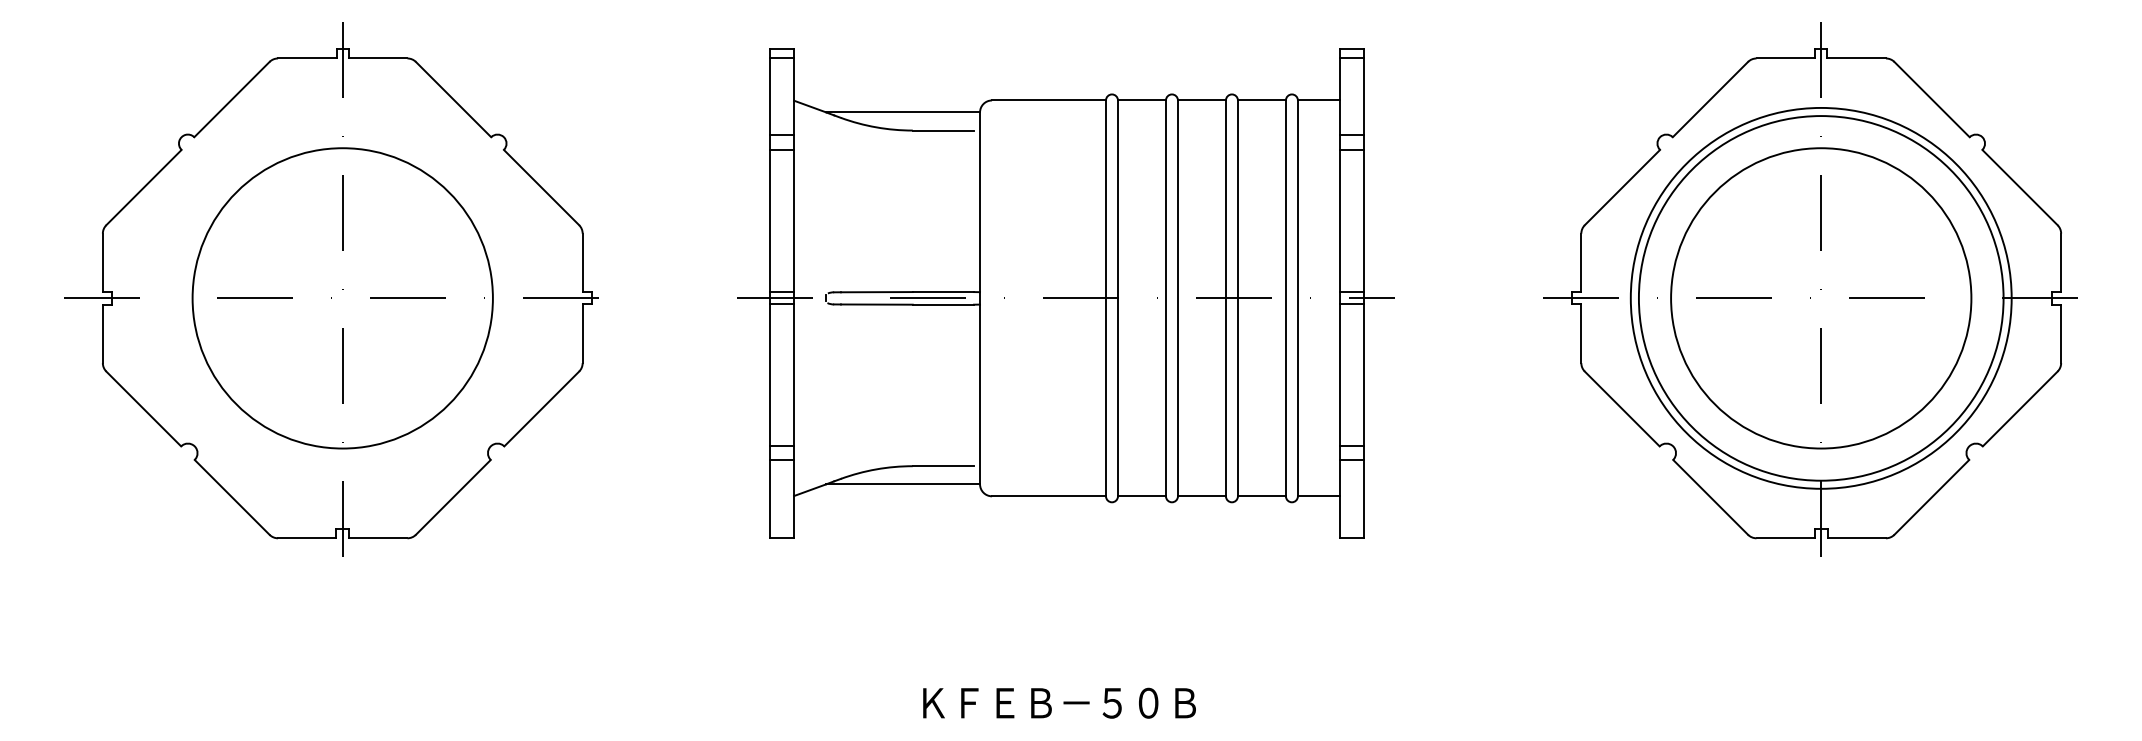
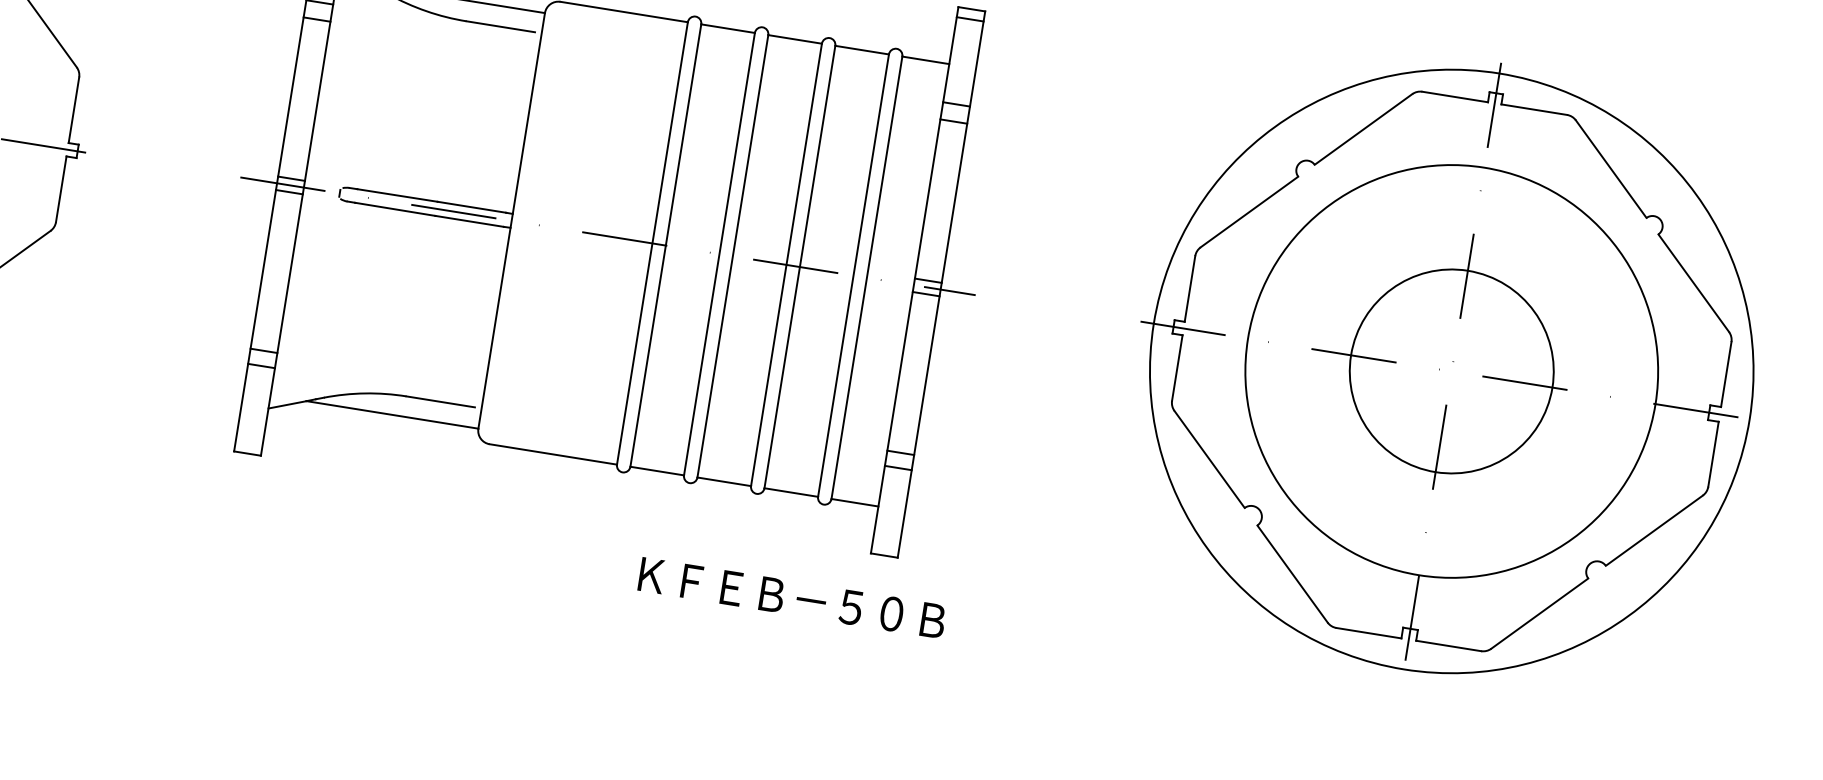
circle: (1820, 297) -> (1451, 370), size x1.4
circle: (1821, 298) -> (1452, 371), size x0.6
text: (1059, 702) -> (792, 597), moved

